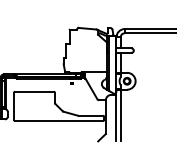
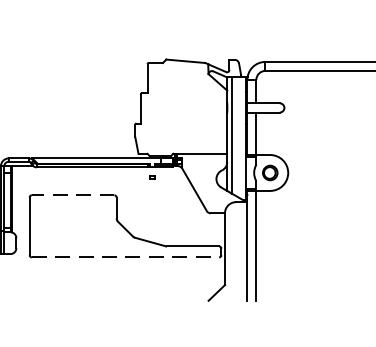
line: (34, 91) -> (73, 194), solid -> dashed
line: (59, 120) -> (126, 256), solid -> dashed

